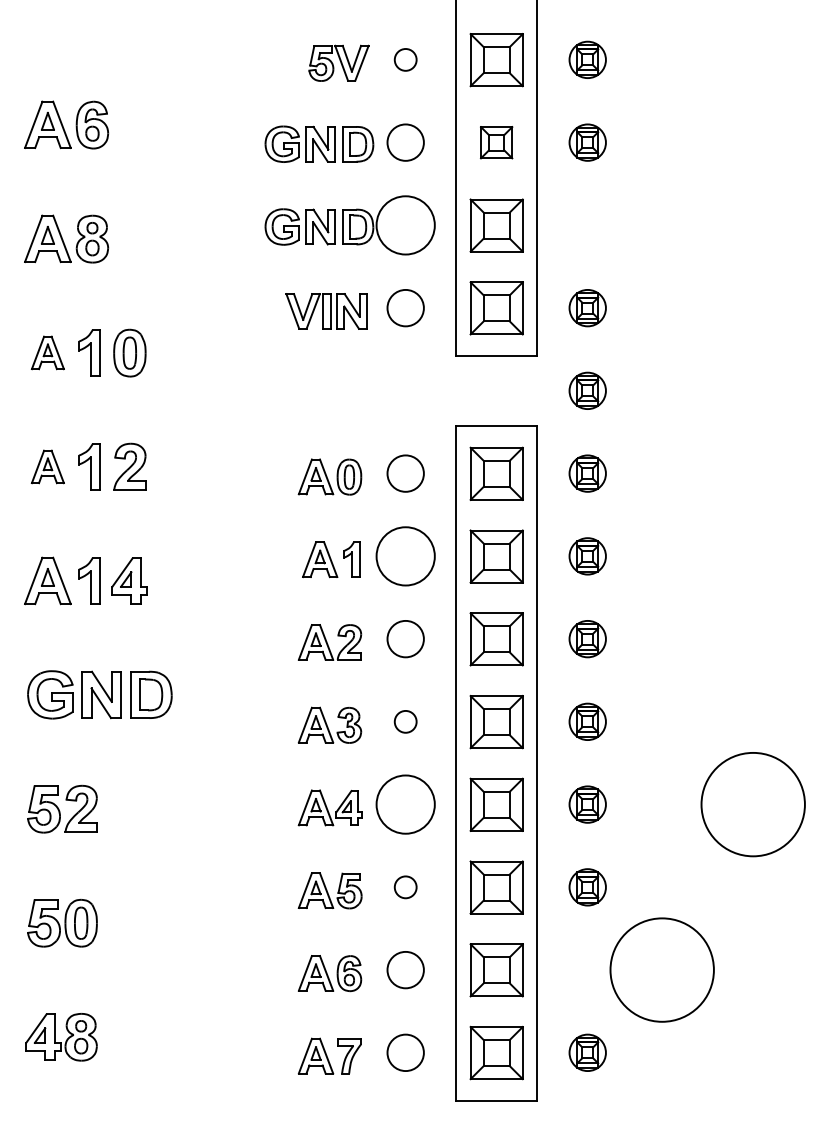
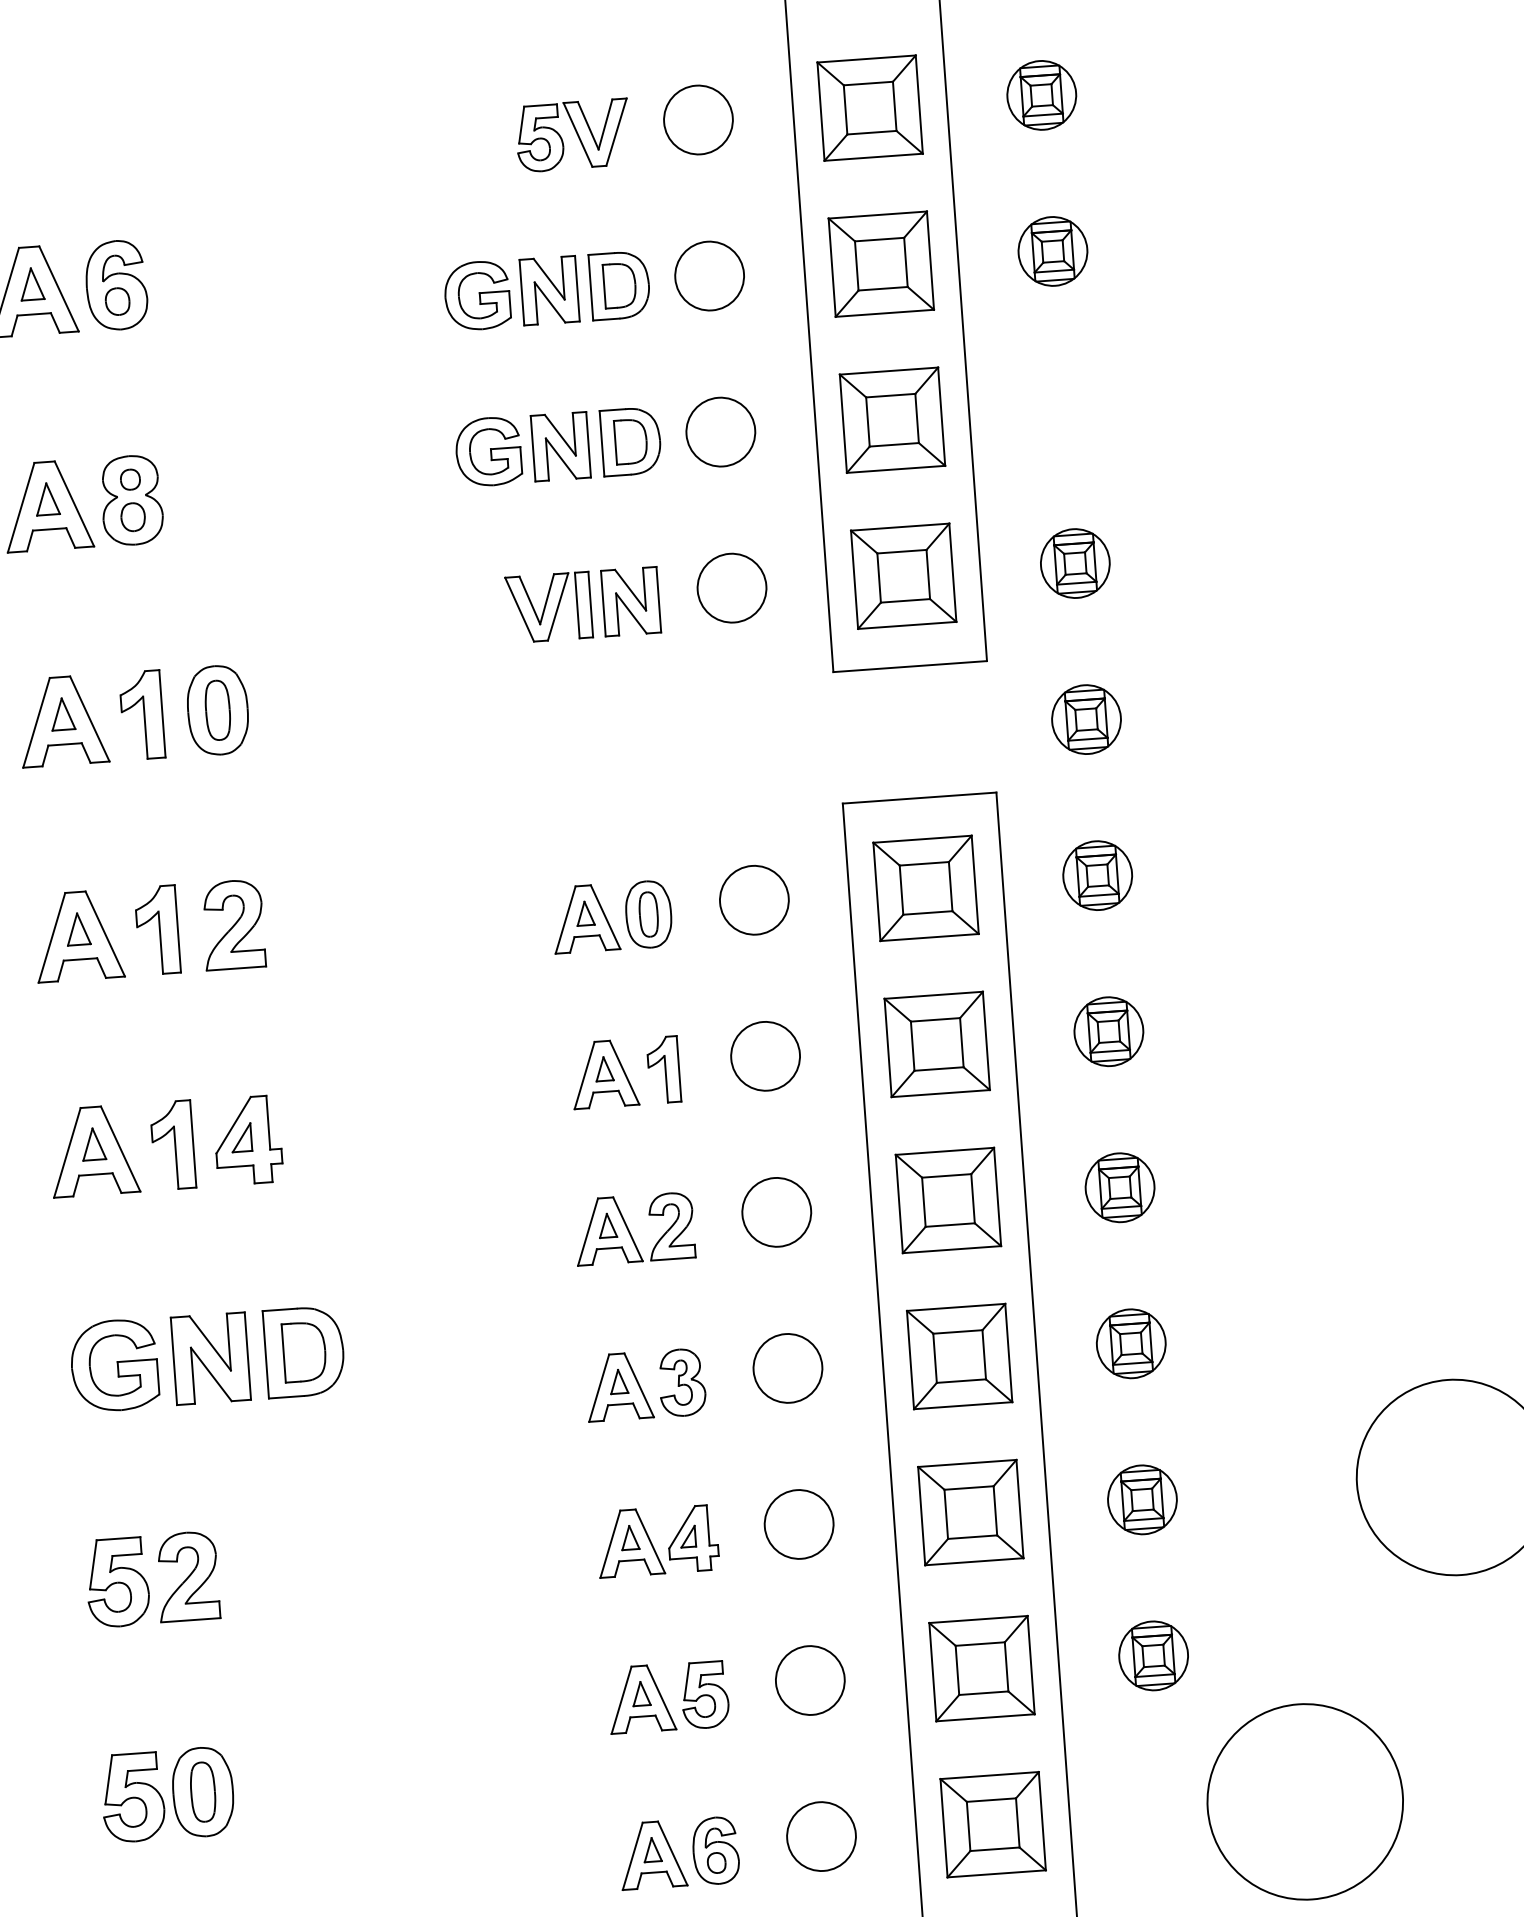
circle: (405, 59) -> (698, 119), size x1.67
part: (496, 142) -> (880, 263), size x1.67
circle: (405, 225) -> (720, 432), size x0.62
part: (47, 352) -> (62, 720), size x1.43
part: (47, 466) -> (77, 935), size x1.43
circle: (405, 556) -> (765, 1056), size x0.62
circle: (405, 721) -> (787, 1367), size x1.67
circle: (405, 804) -> (798, 1524), size x0.62
circle: (405, 887) -> (809, 1680), size x1.67

